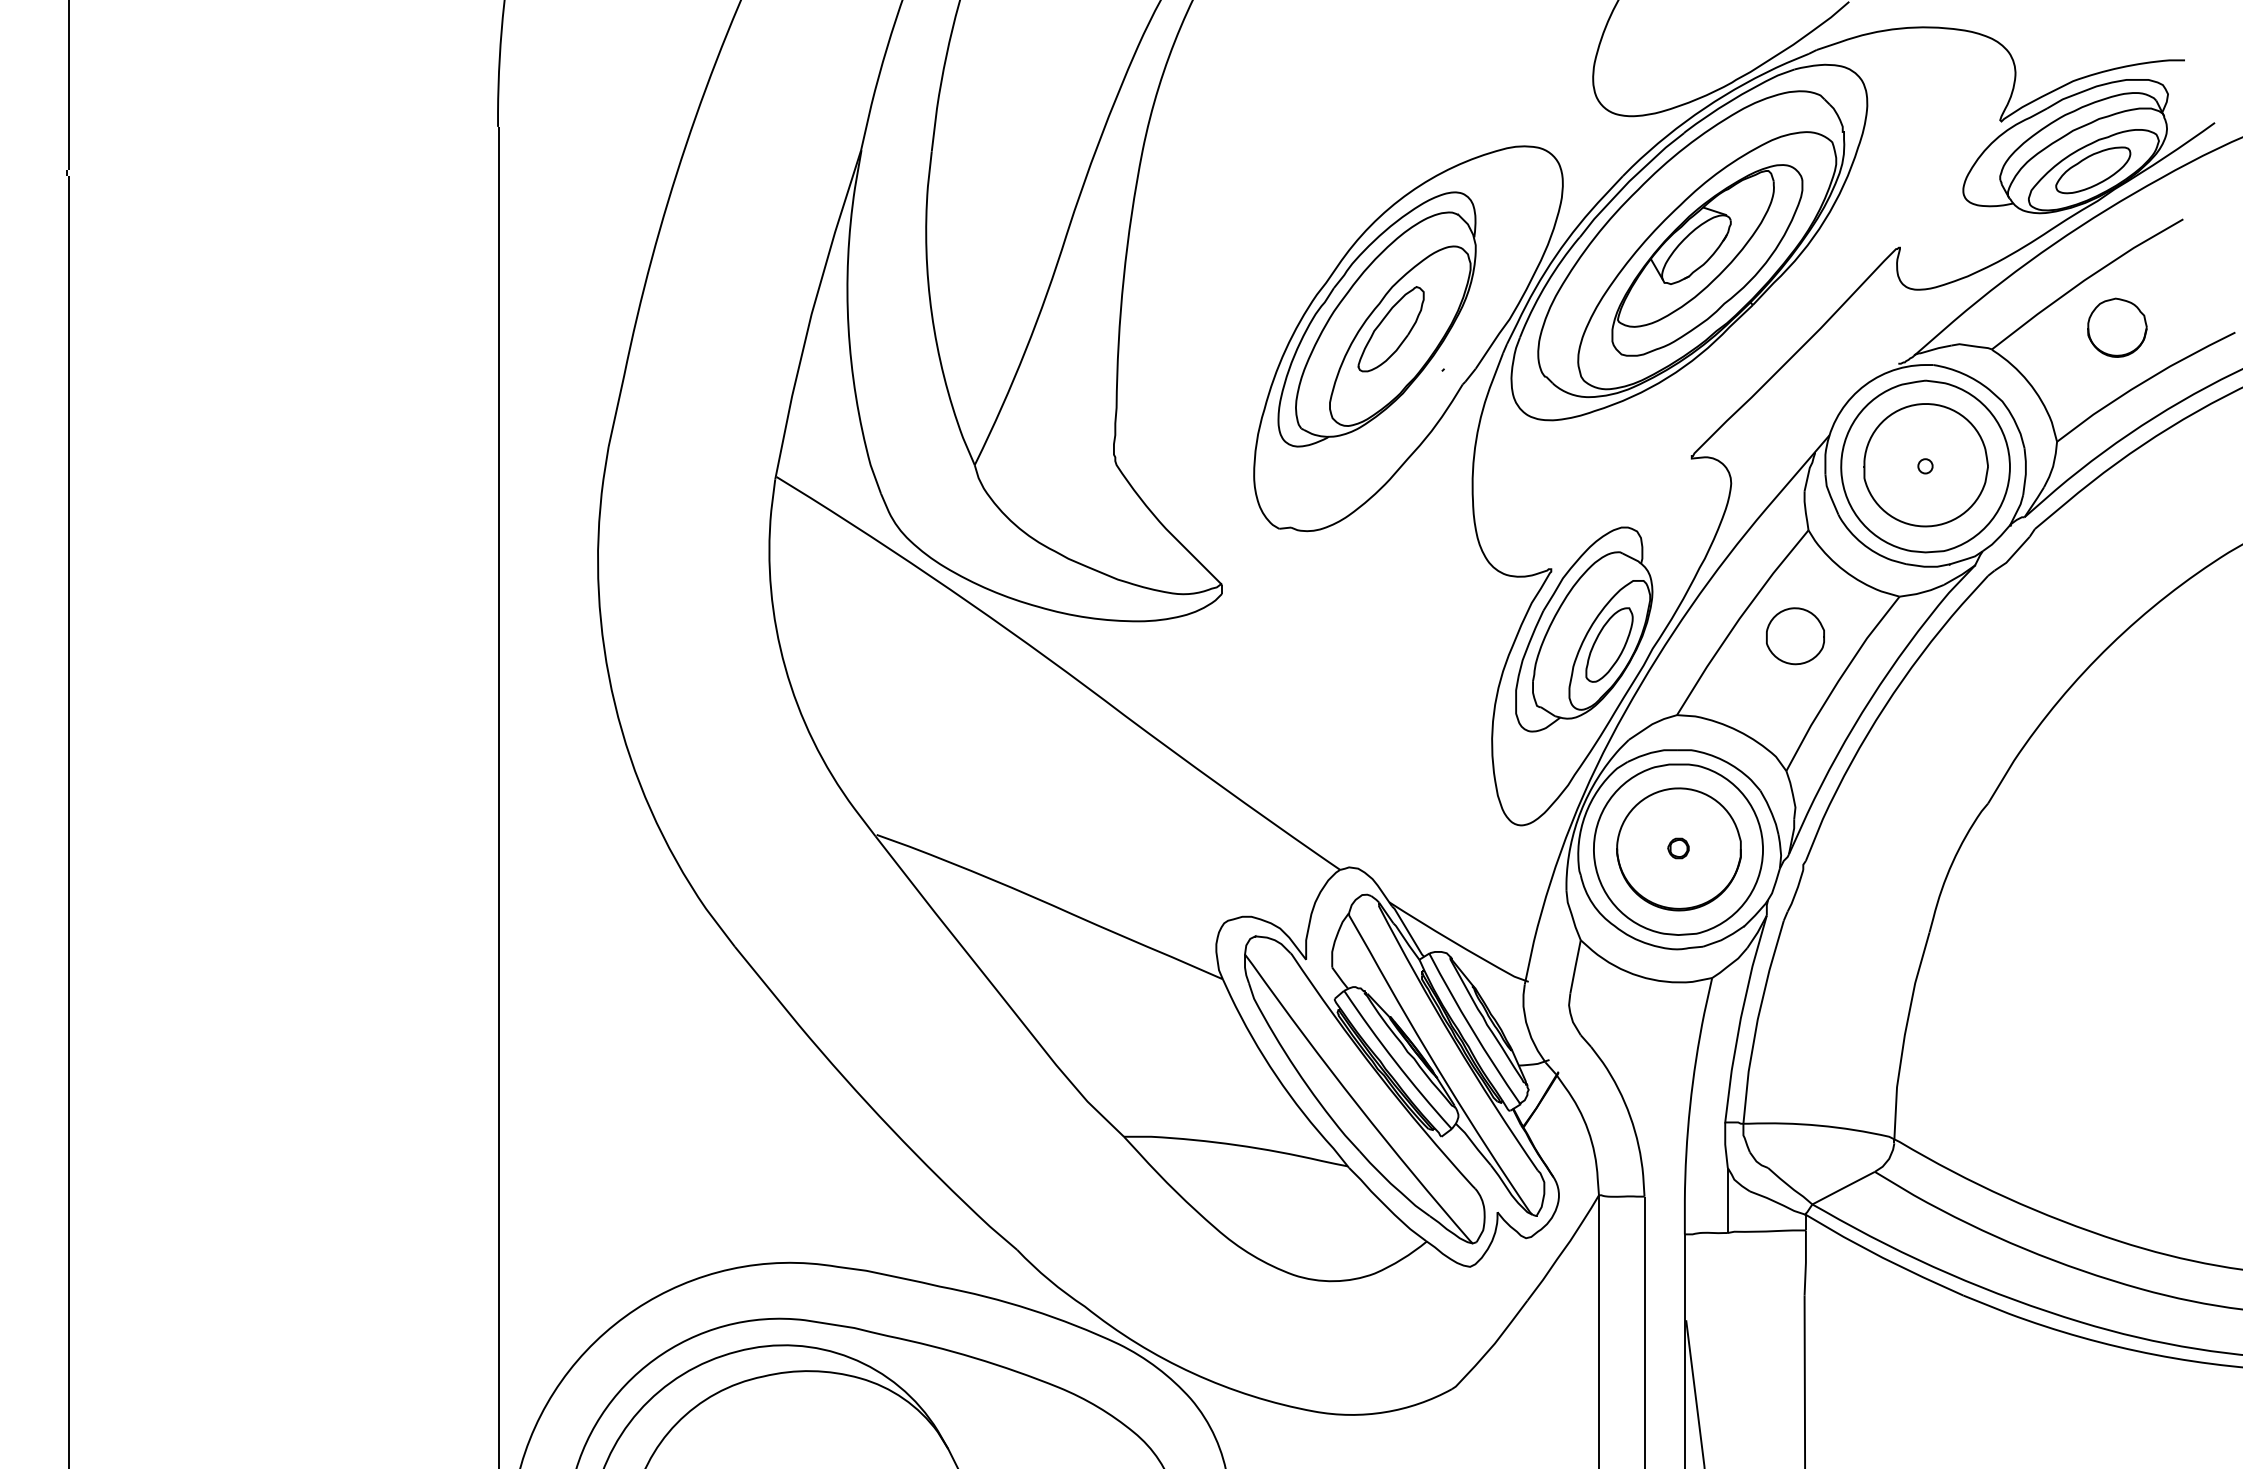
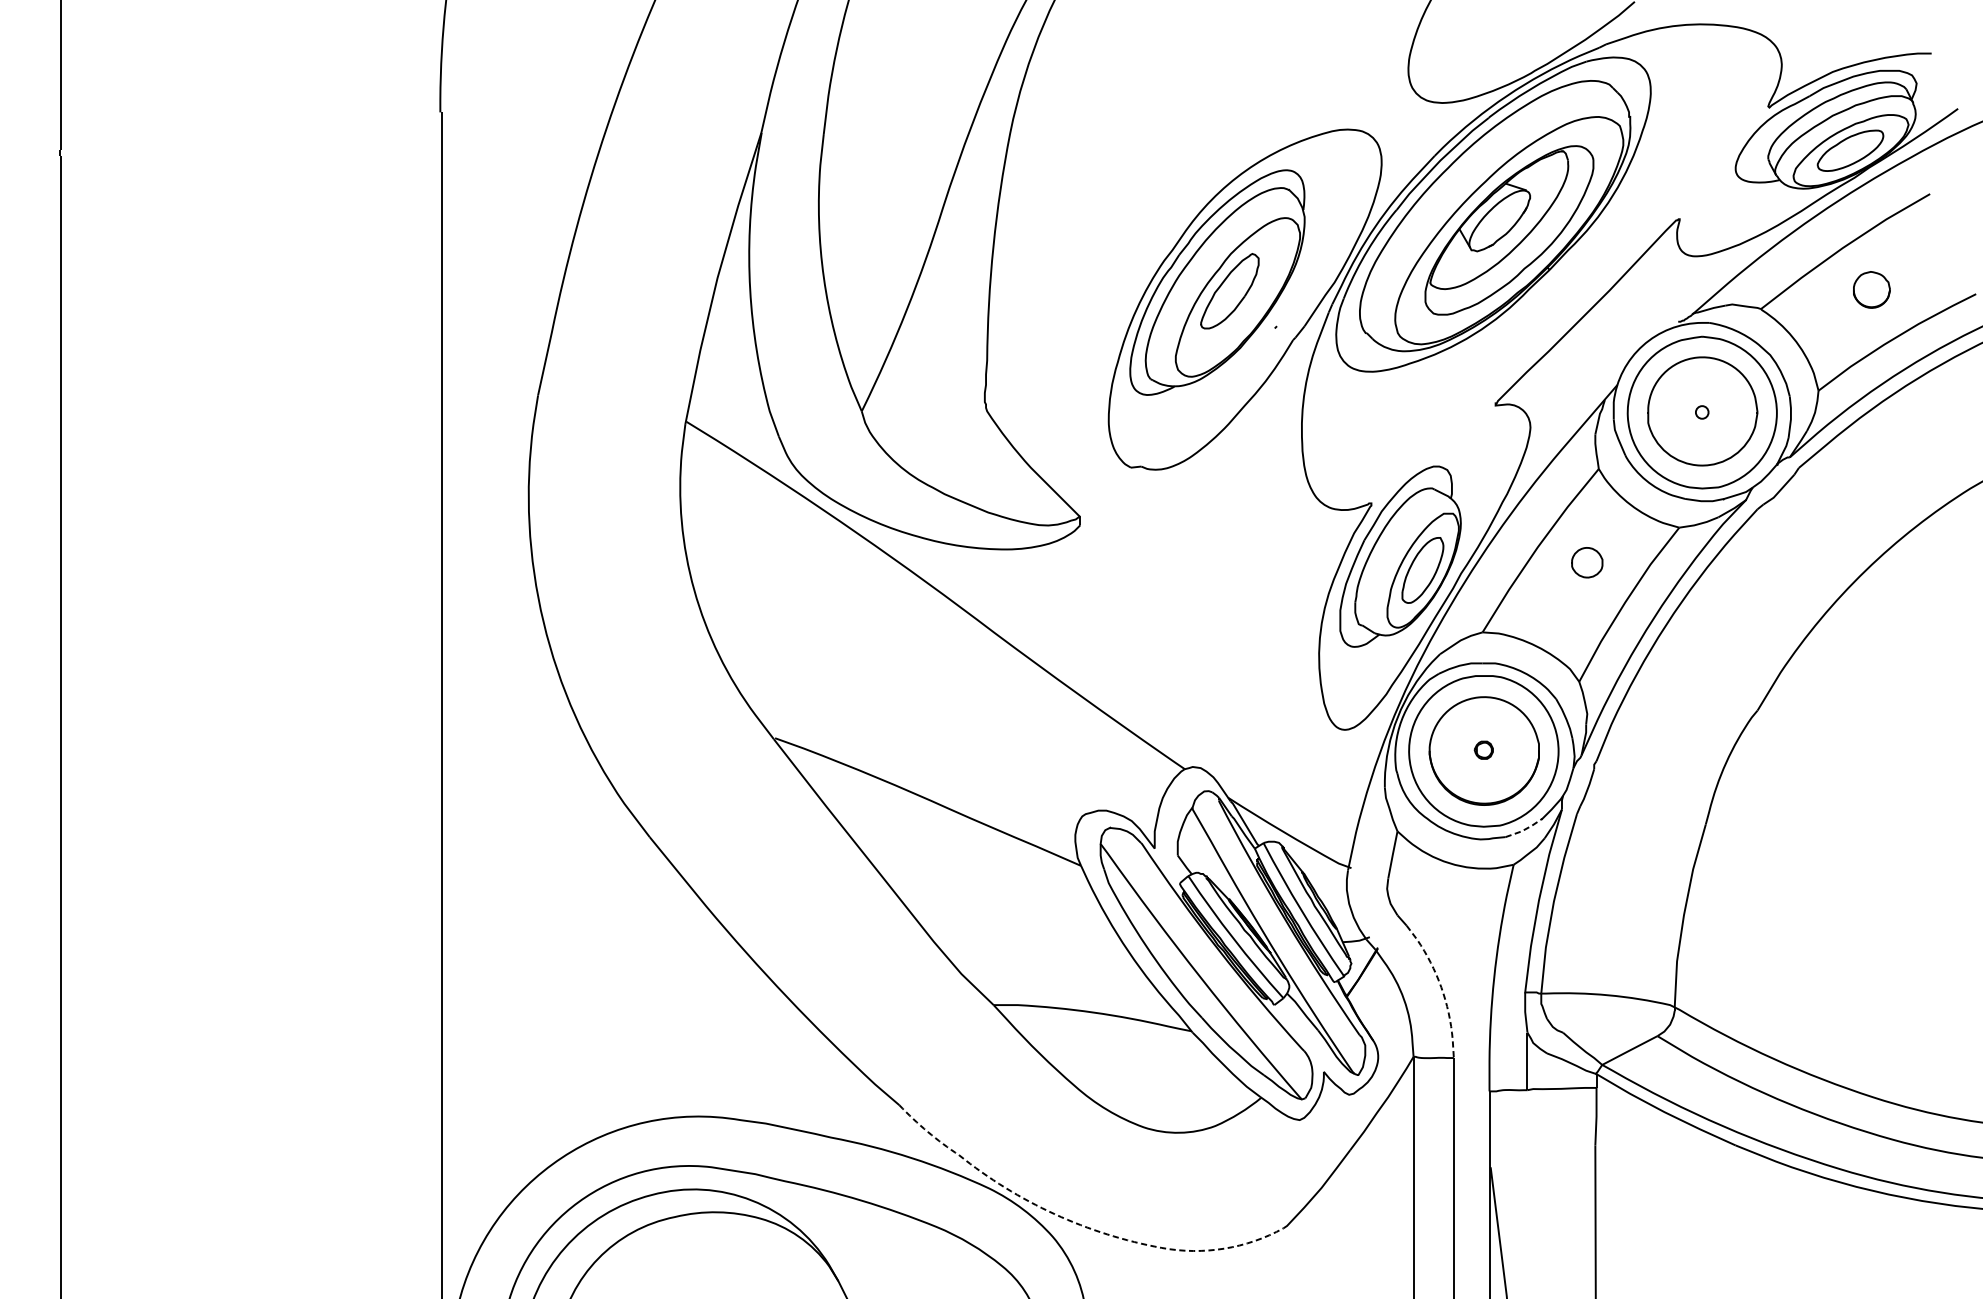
part: (2117, 327) -> (1871, 289), size x0.7
part: (1795, 636) -> (1587, 562), size x0.6
line: (1725, 937) -> (1525, 828), solid -> dashed
line: (1630, 1116) -> (1441, 987), solid -> dashed
line: (1218, 1384) -> (1077, 1224), solid -> dashed

